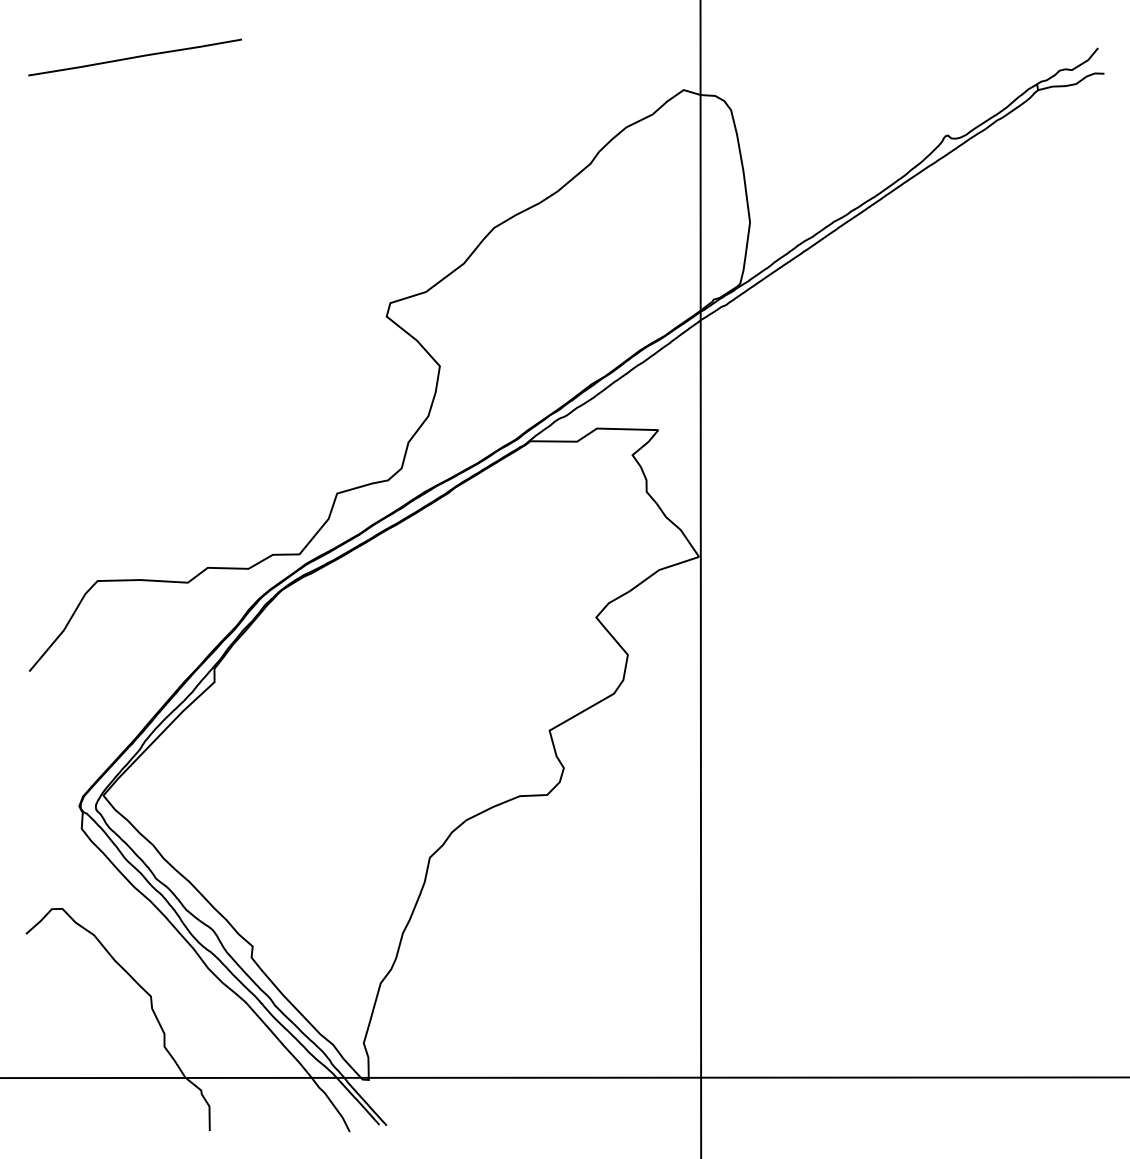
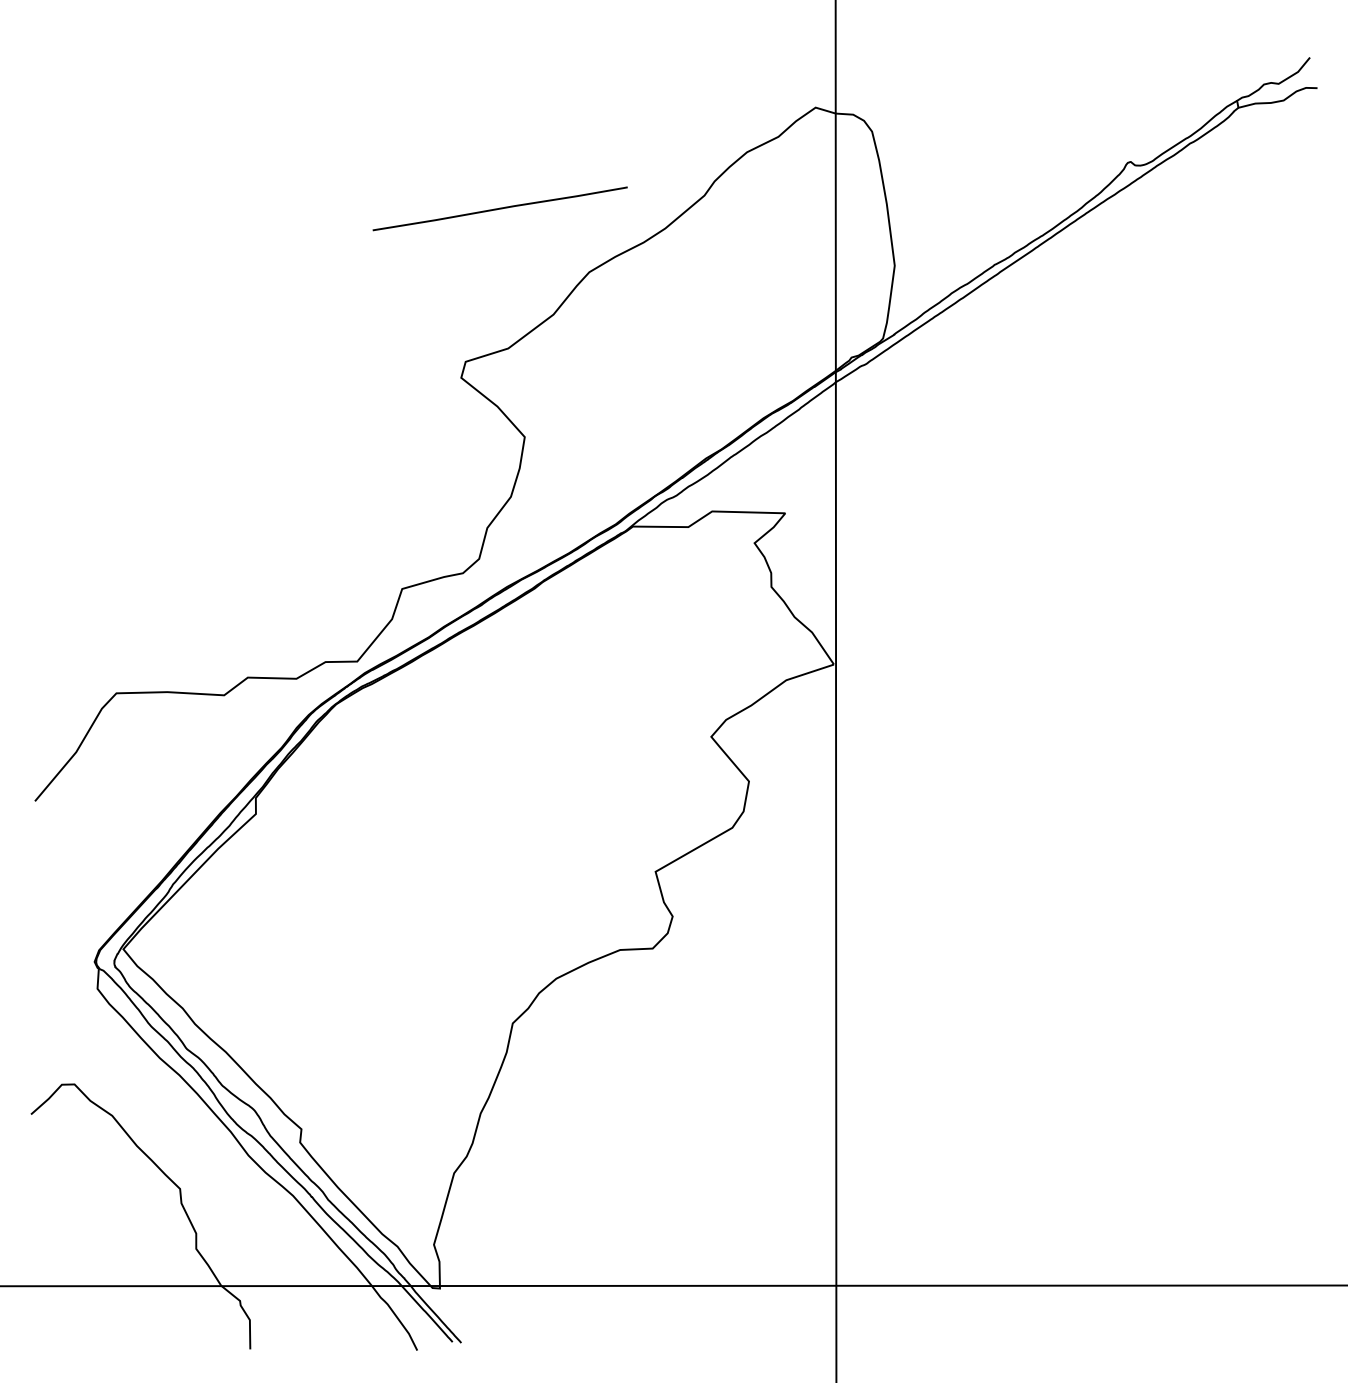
line: (134, 57) -> (499, 208), moved

